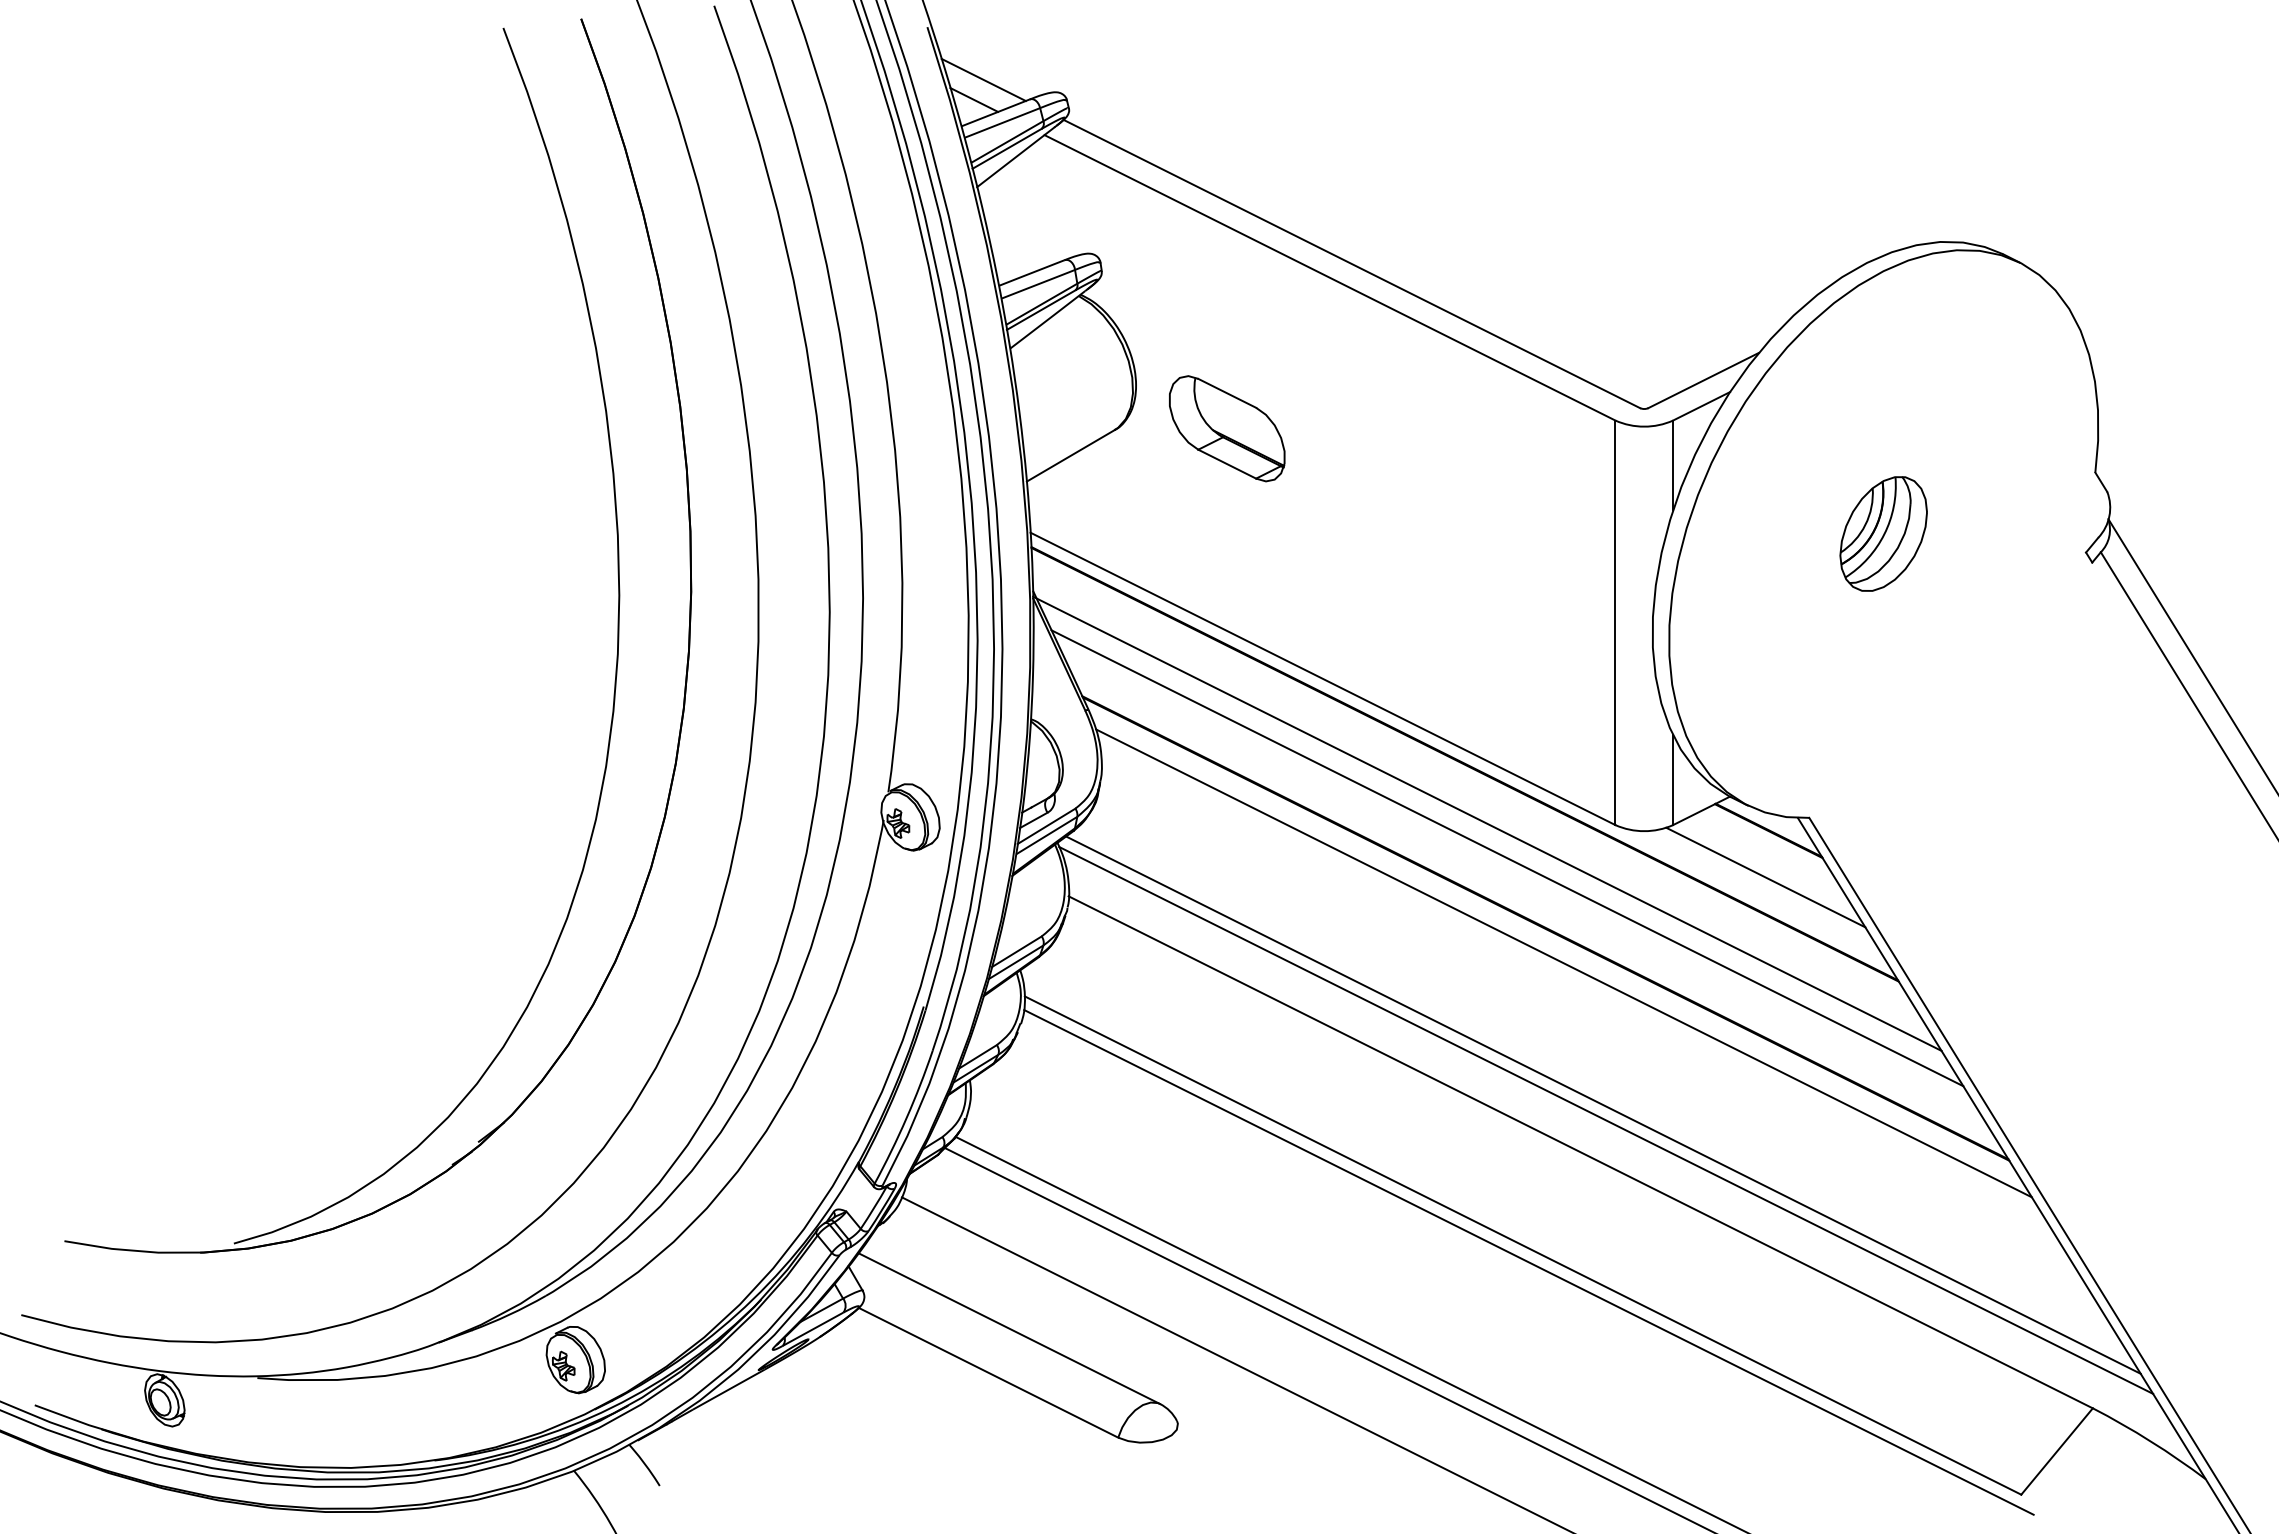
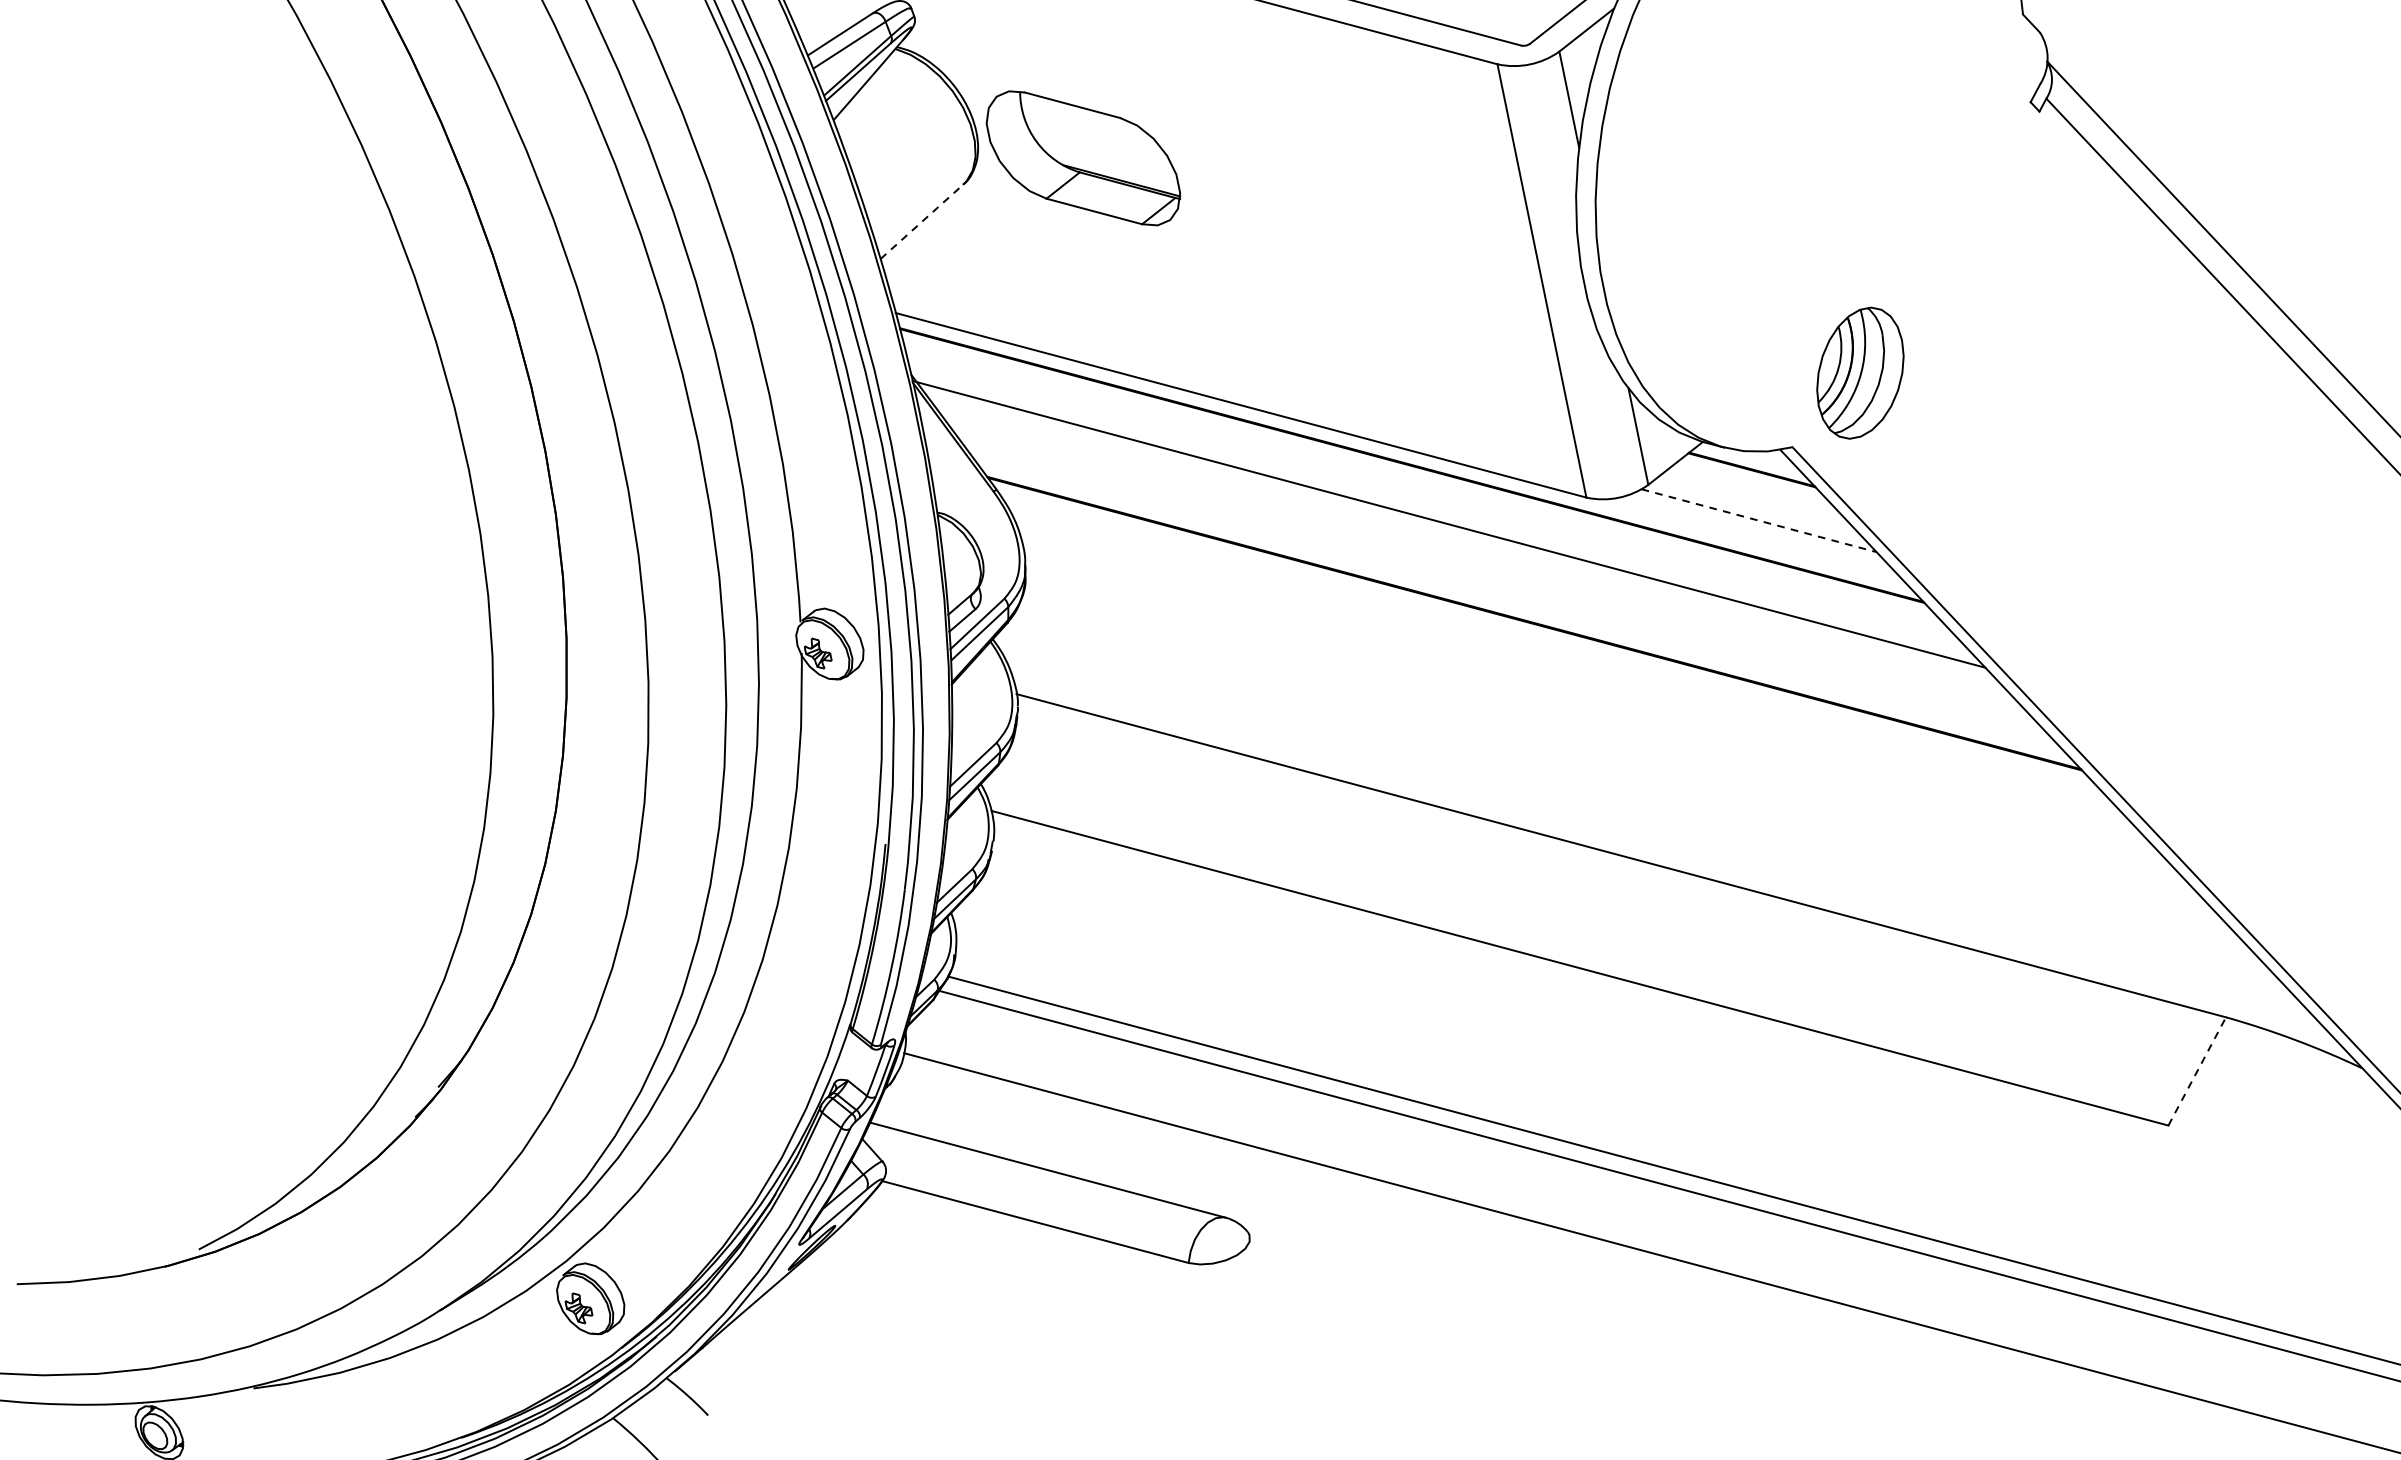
part: (1227, 428) -> (1083, 158), size x1.4
line: (1070, 455) -> (921, 221), solid -> dashed
part: (1883, 533) -> (1860, 372), moved
line: (1507, 858) -> (1478, 557), removed
line: (1766, 877) -> (1759, 520), solid -> dashed
line: (1563, 963) -> (1561, 657), removed
line: (1603, 1104) -> (1635, 799), removed
line: (1606, 1120) -> (1641, 815), removed
line: (1528, 1261) -> (1589, 984), removed
line: (2057, 1451) -> (2197, 1071), solid -> dashed

